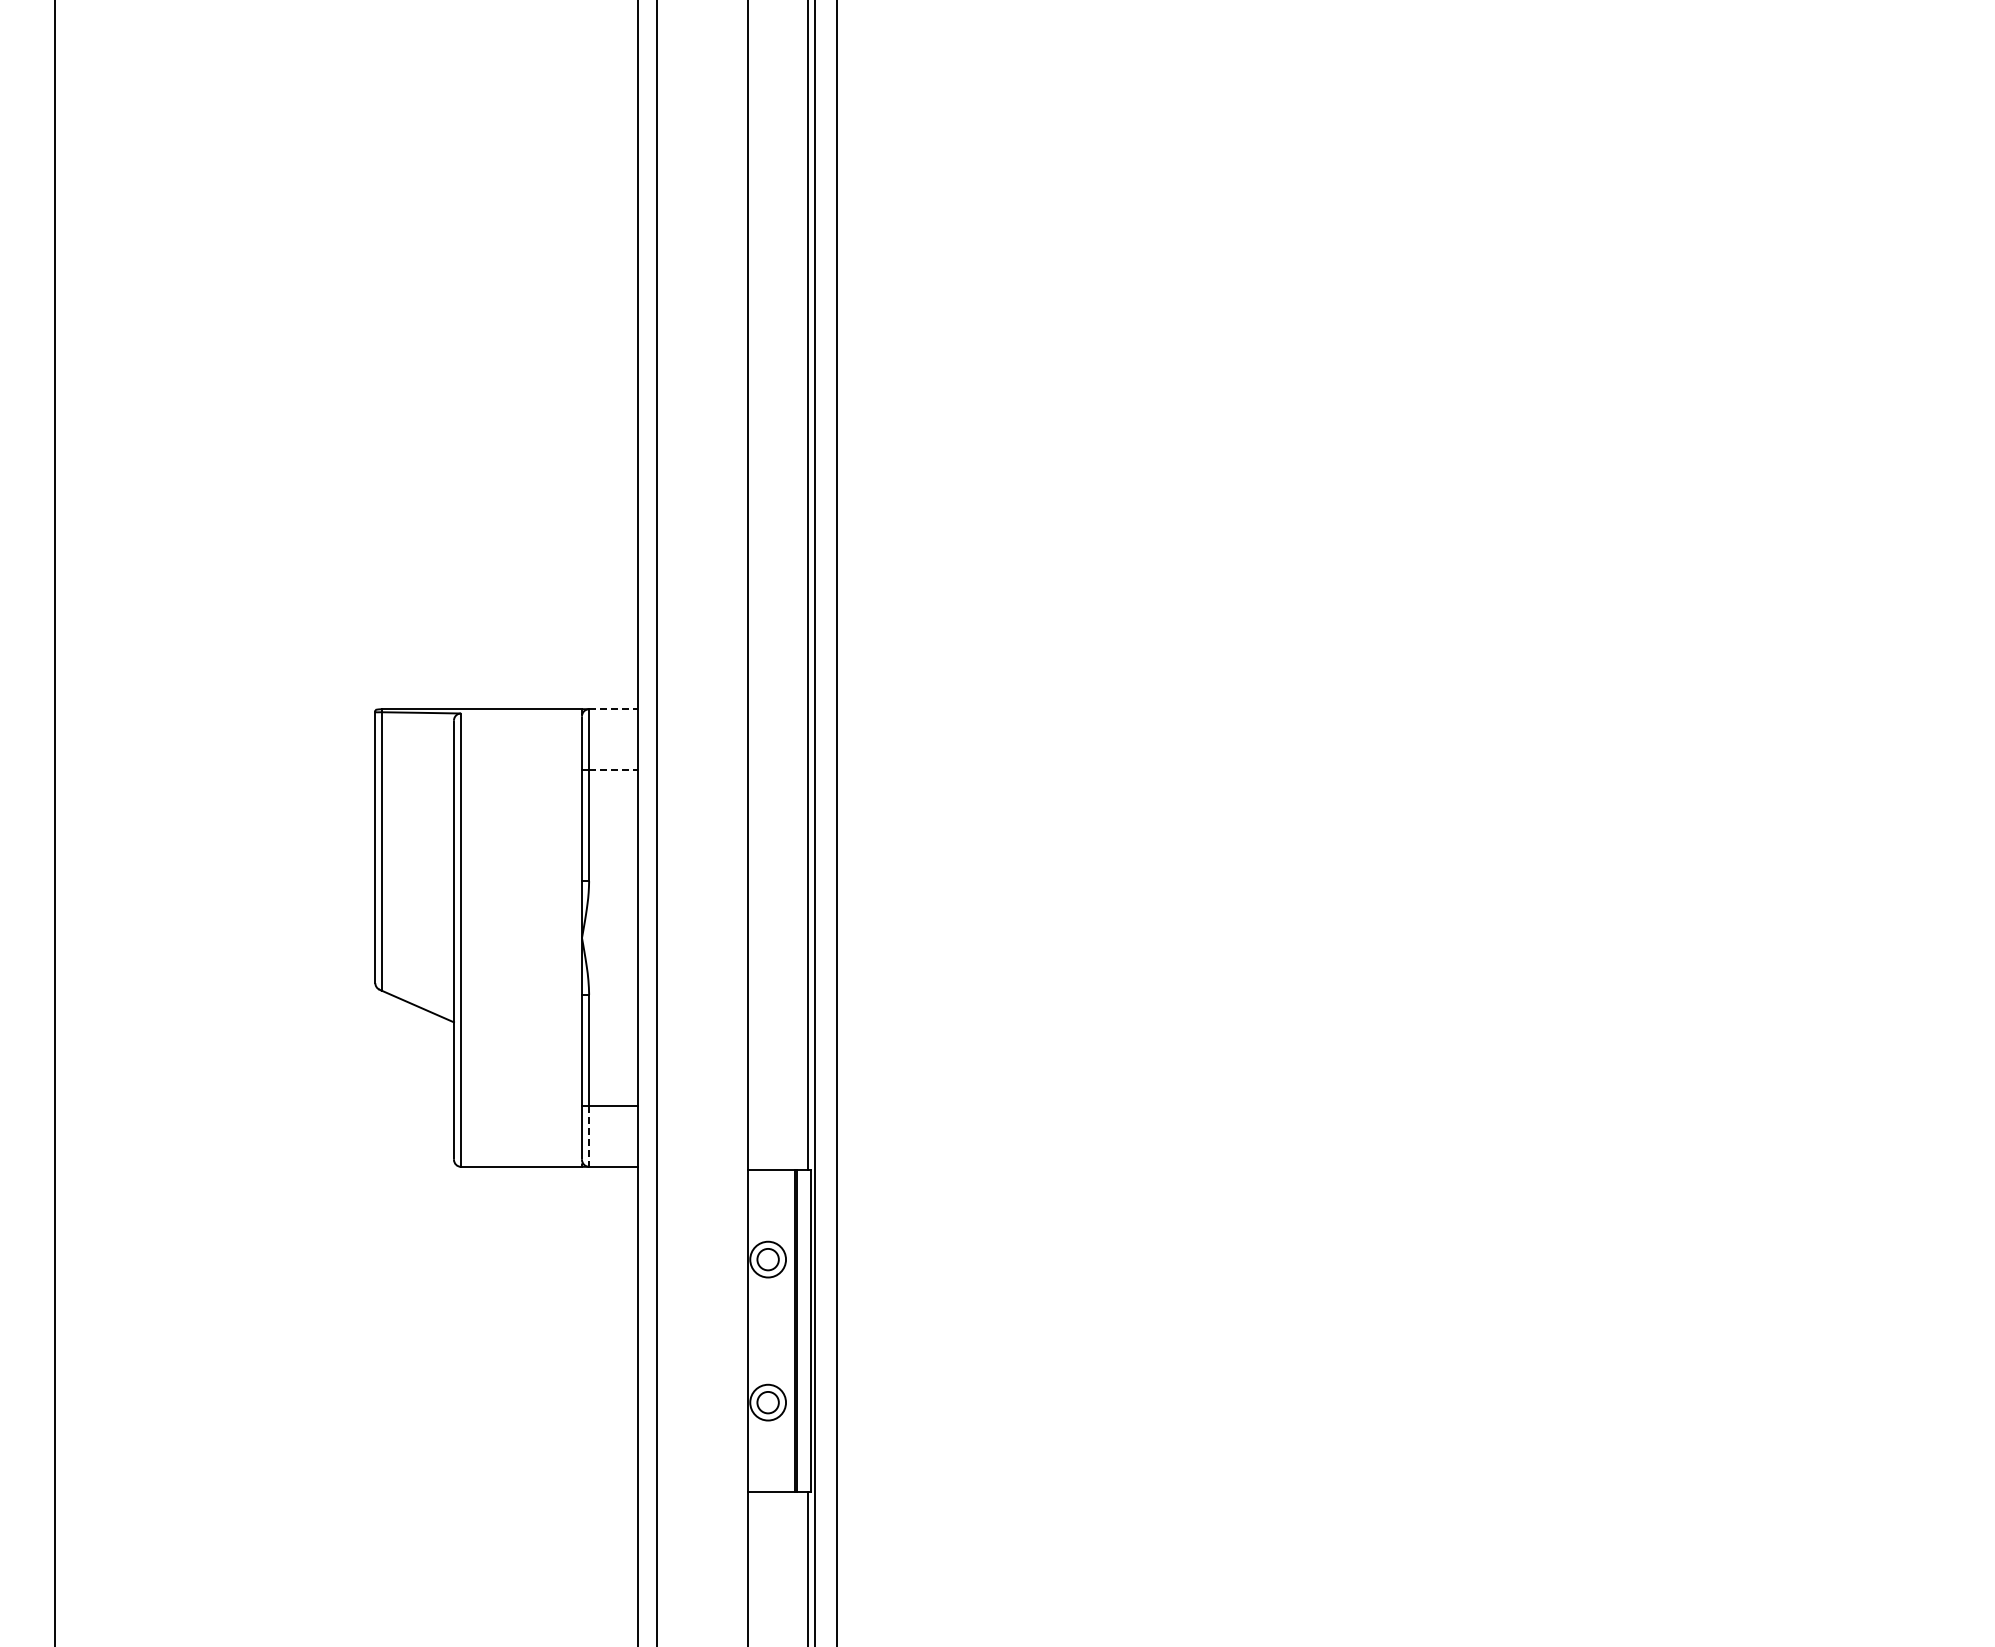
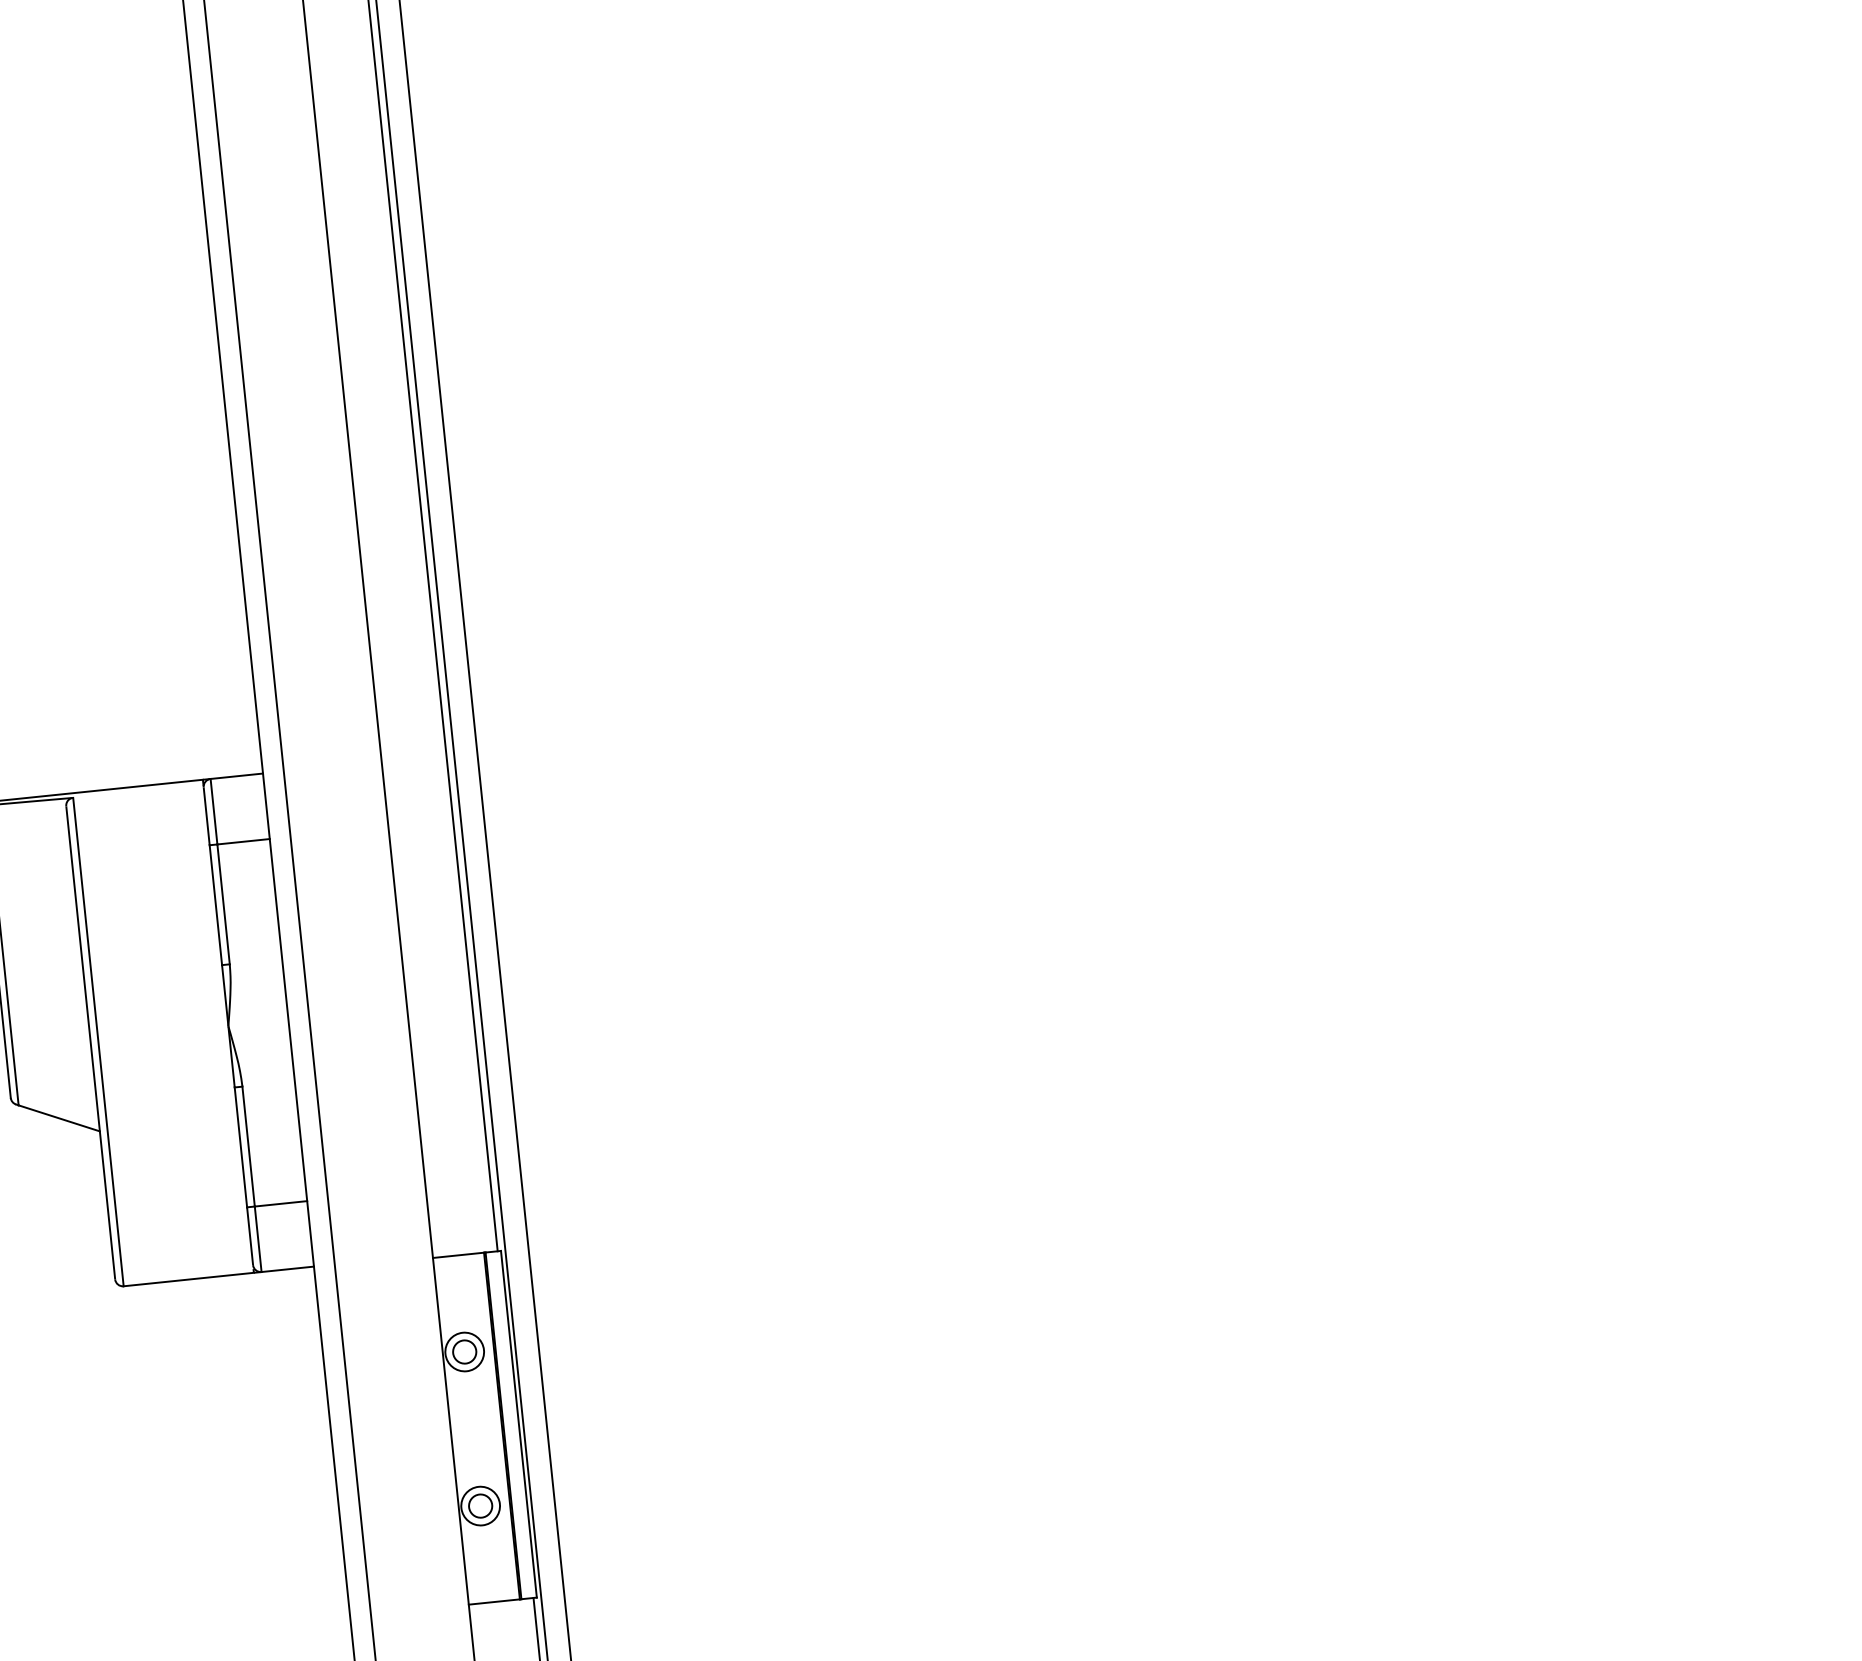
line: (613, 709) -> (236, 776), dashed -> solid
line: (613, 769) -> (243, 841), dashed -> solid
line: (589, 1136) -> (258, 1239), dashed -> solid

